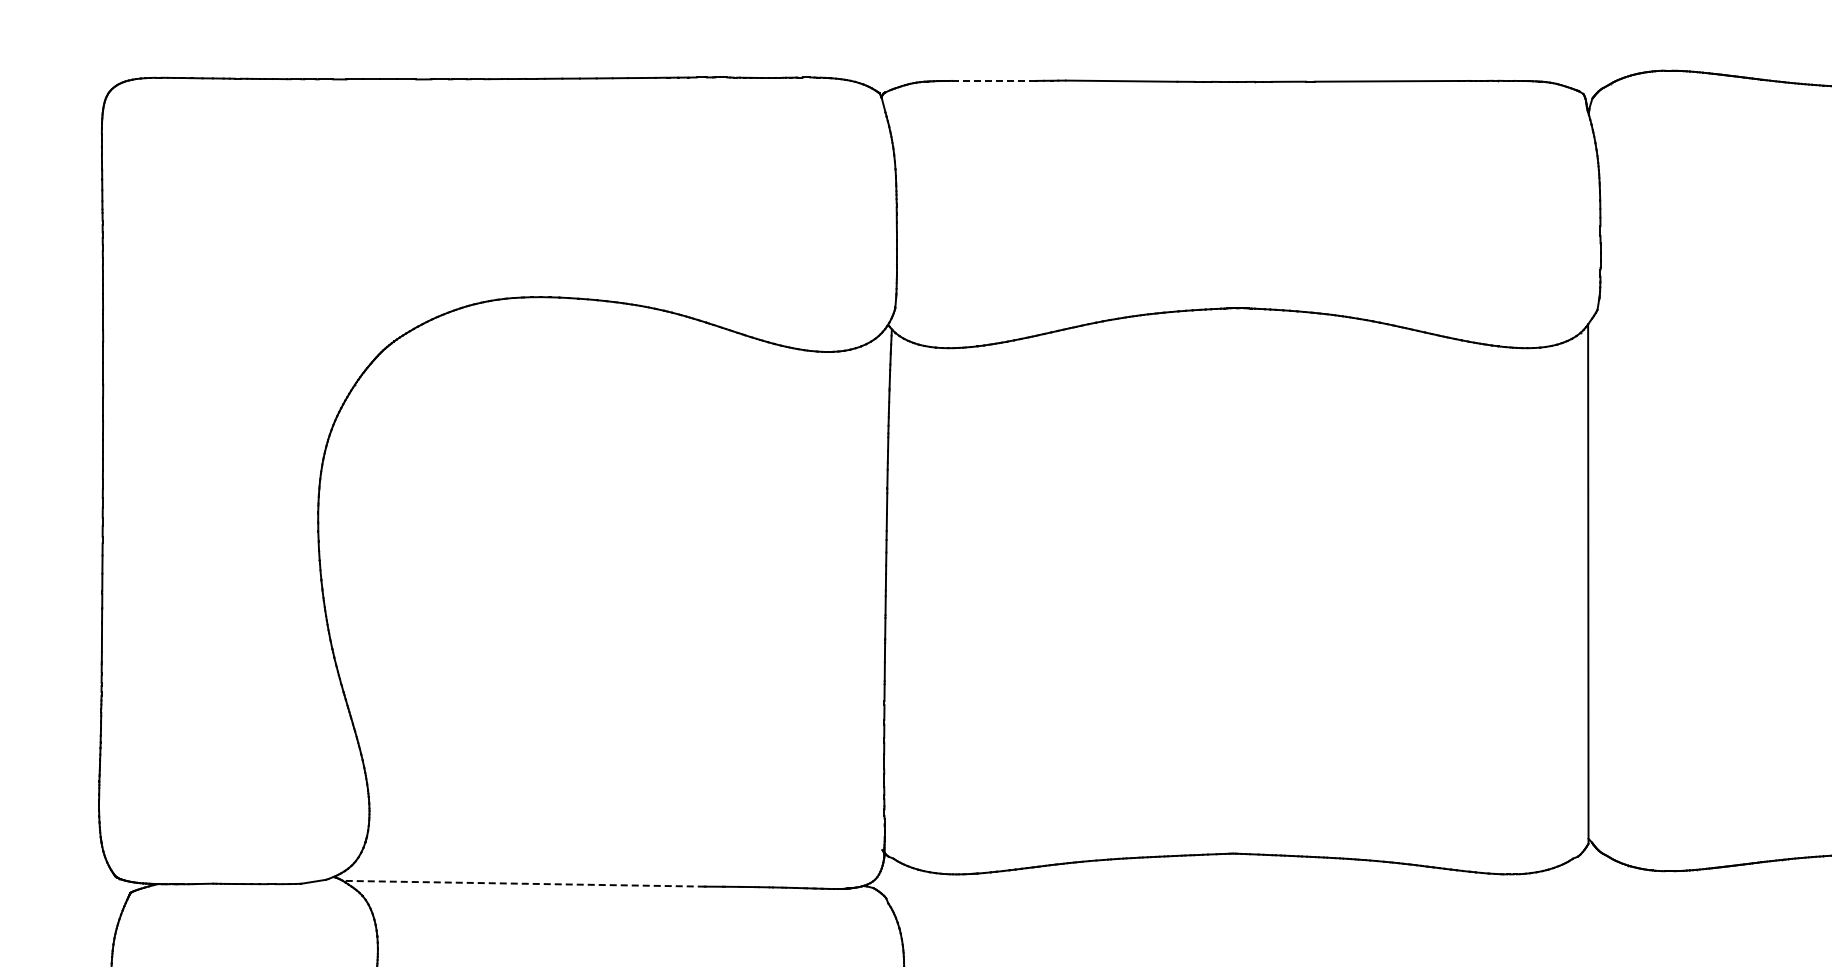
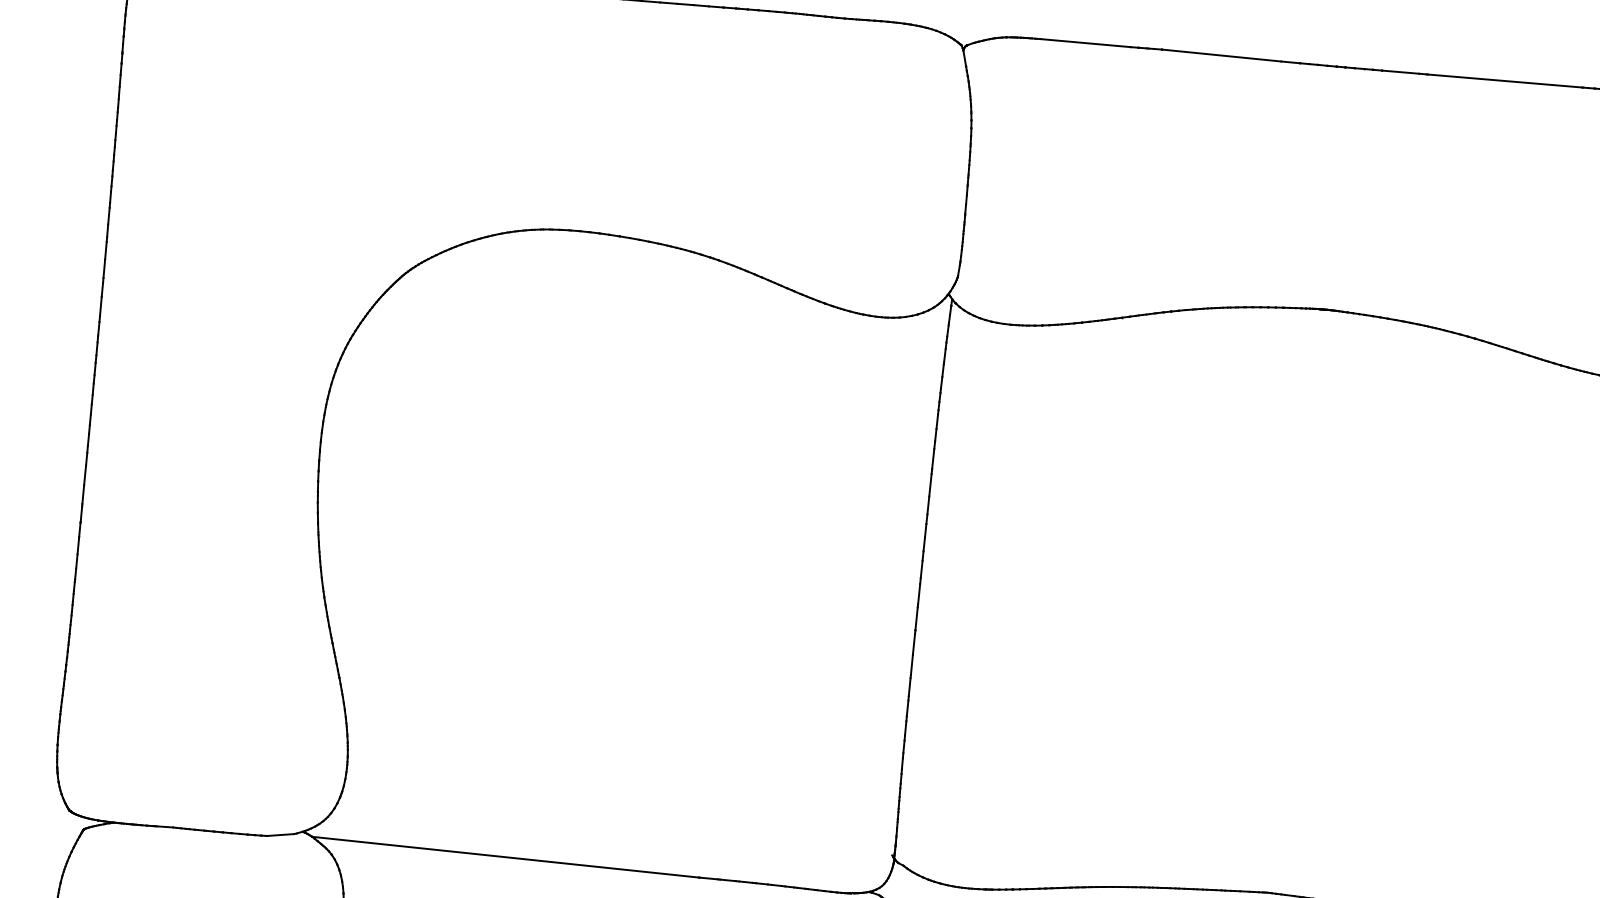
line: (993, 80) -> (1084, 42), dashed -> solid
line: (523, 883) -> (505, 856), dashed -> solid

